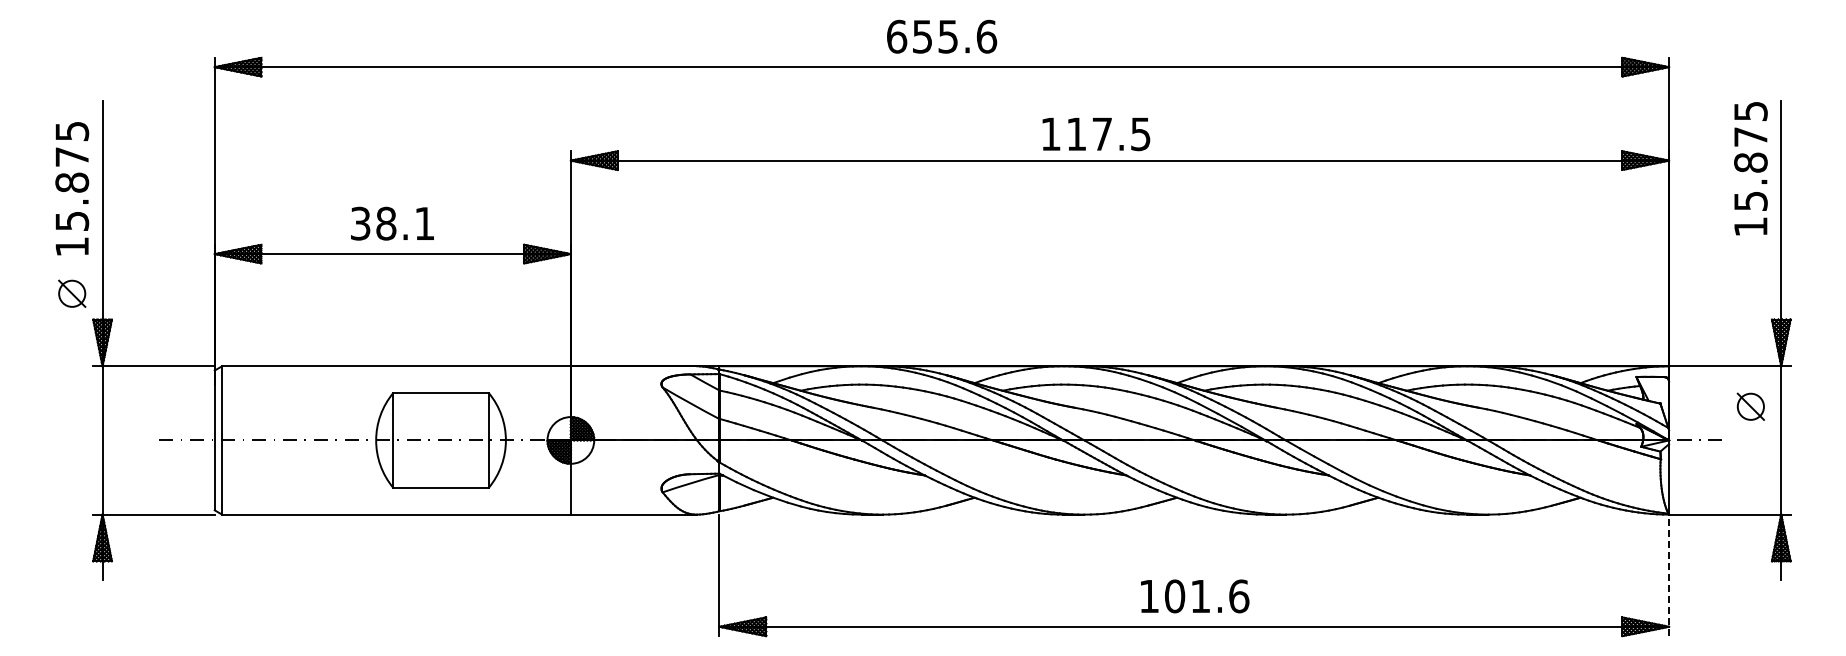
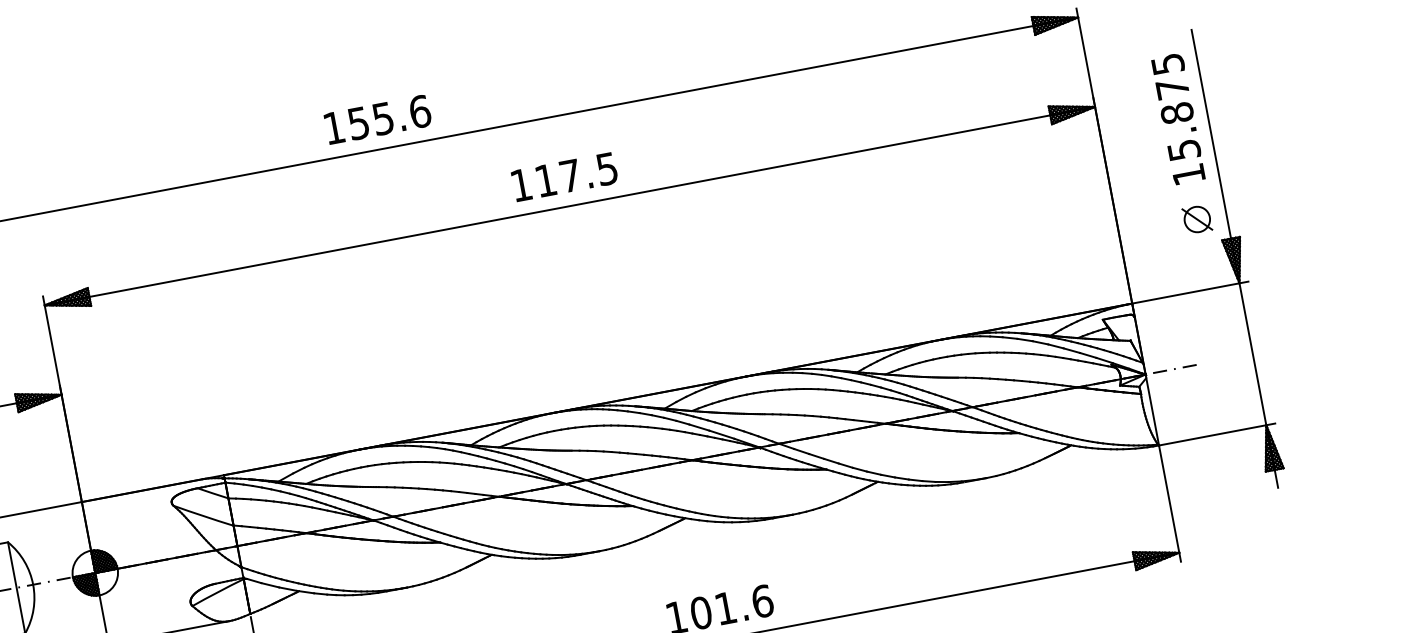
text: (897, 36) -> (334, 127), 655.6 -> 155.6
text: (1096, 134) -> (564, 177), moved
text: (1750, 168) -> (1177, 118), moved
part: (1750, 406) -> (1196, 219), moved
line: (1669, 575) -> (1170, 503), dashed -> solid

